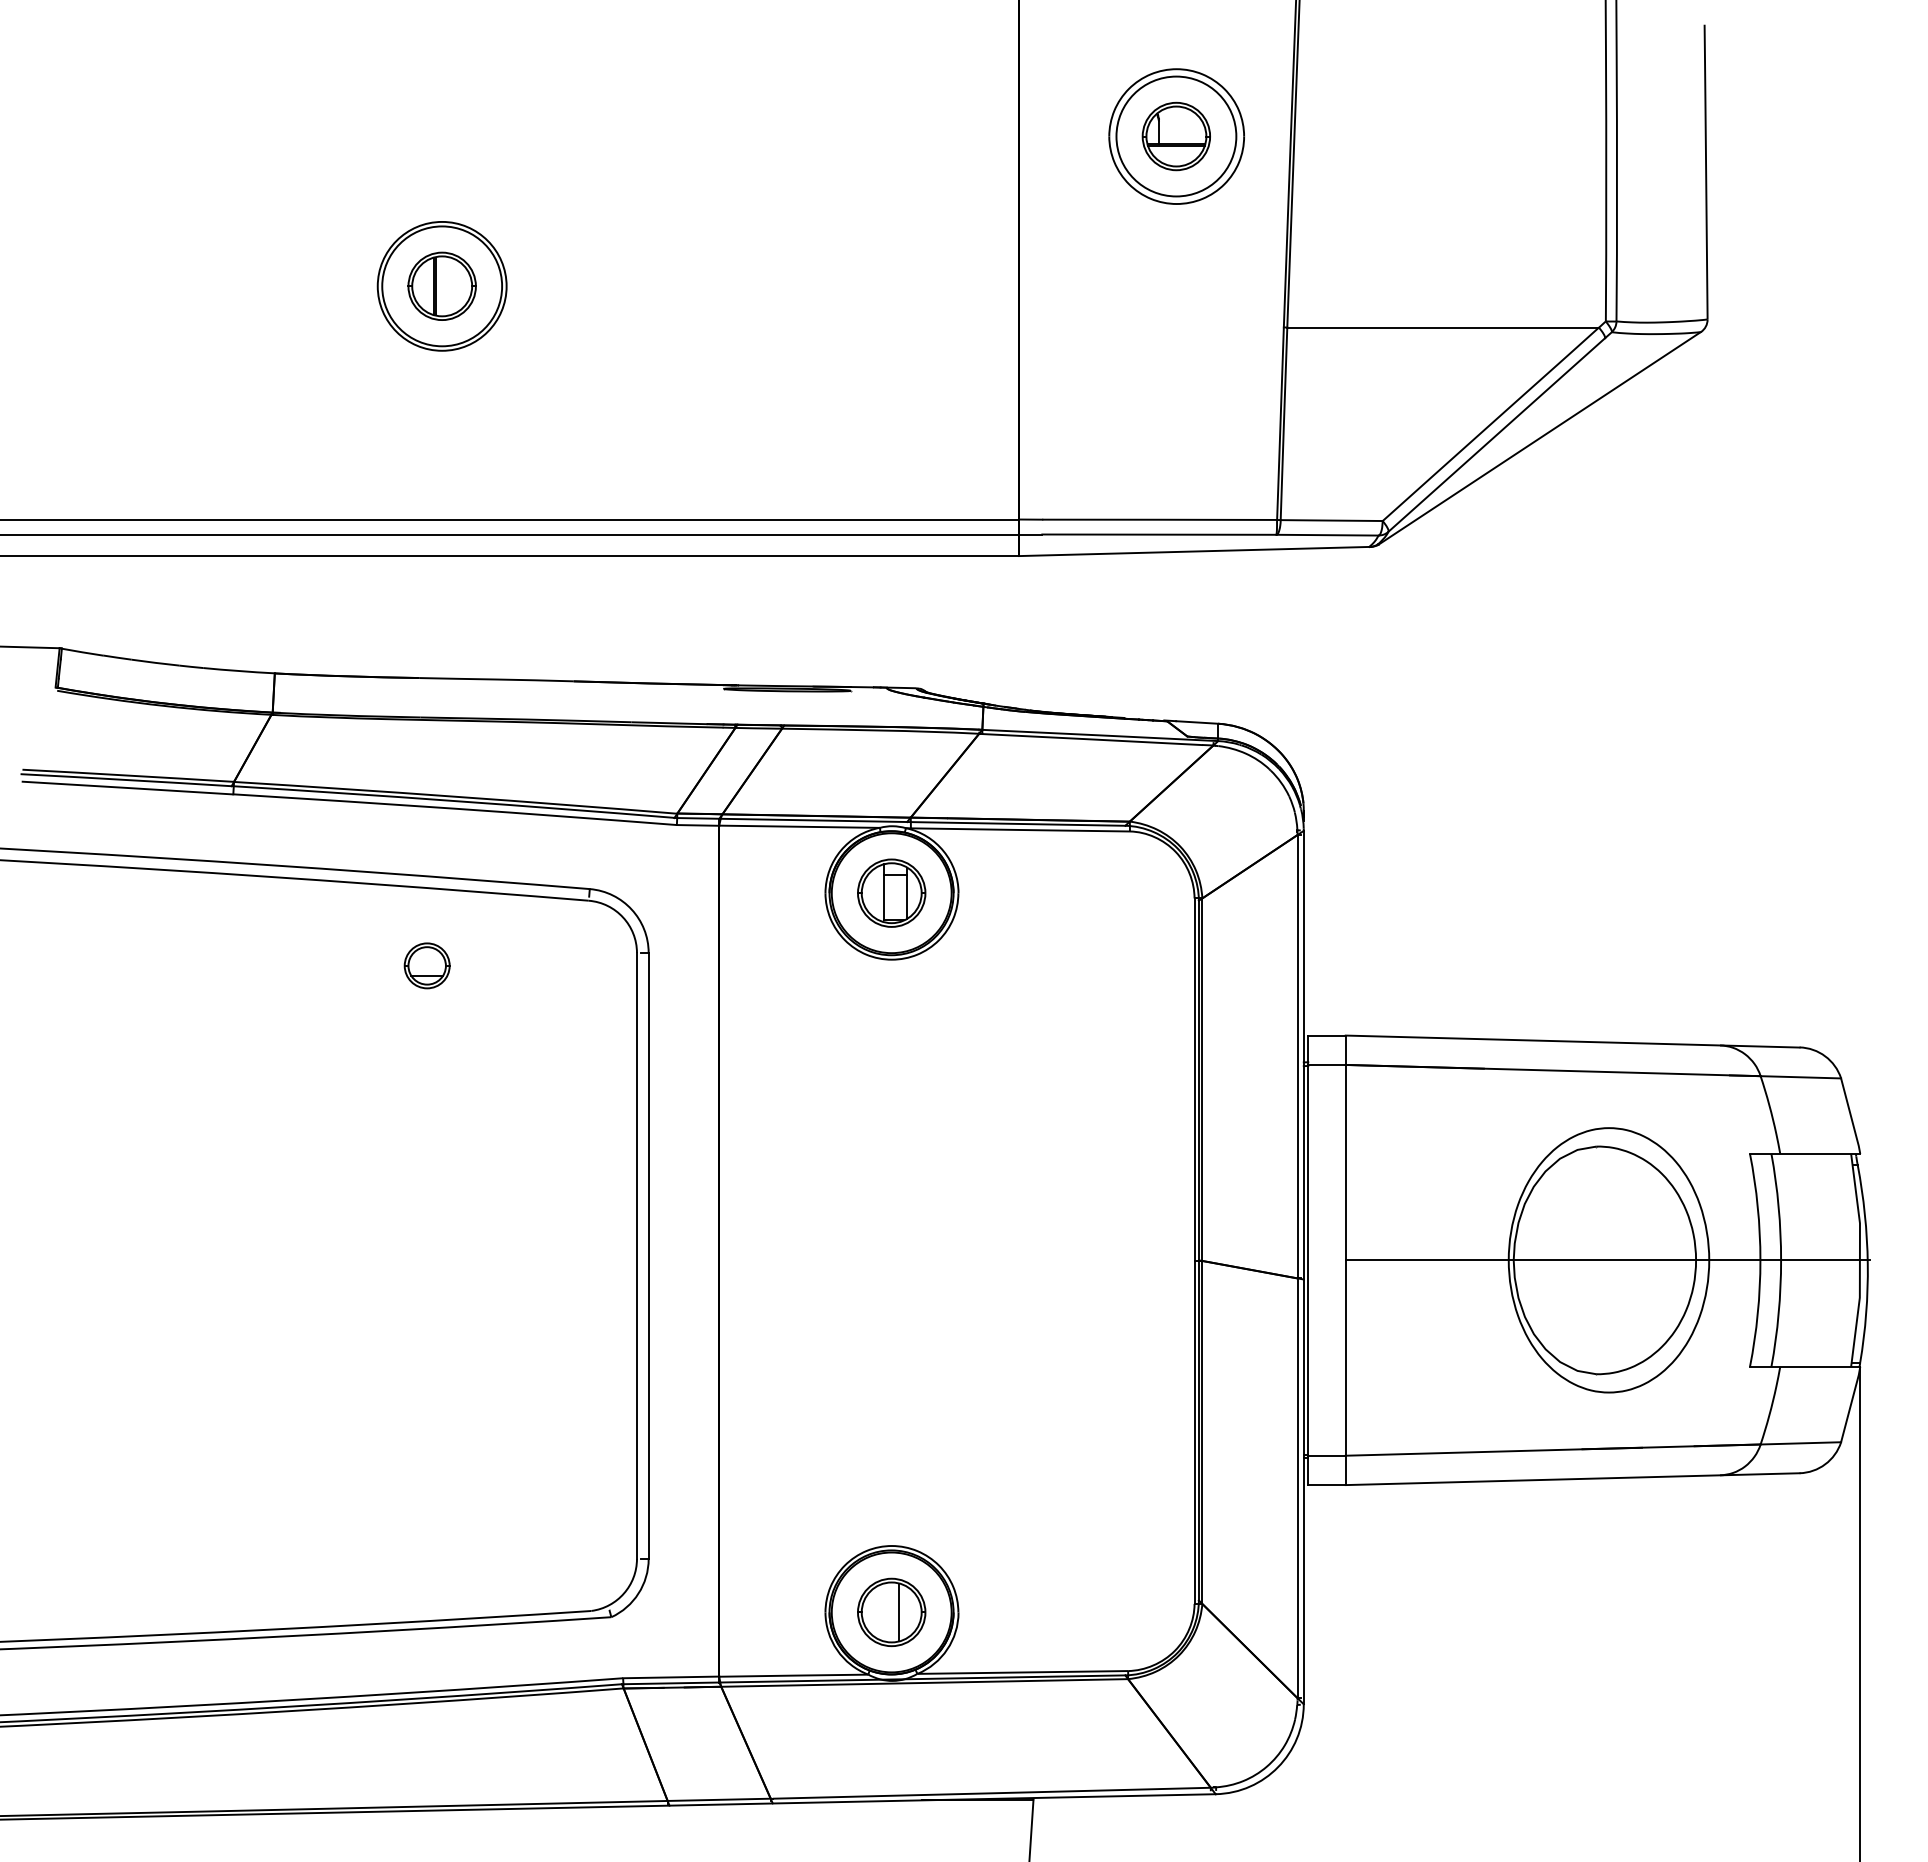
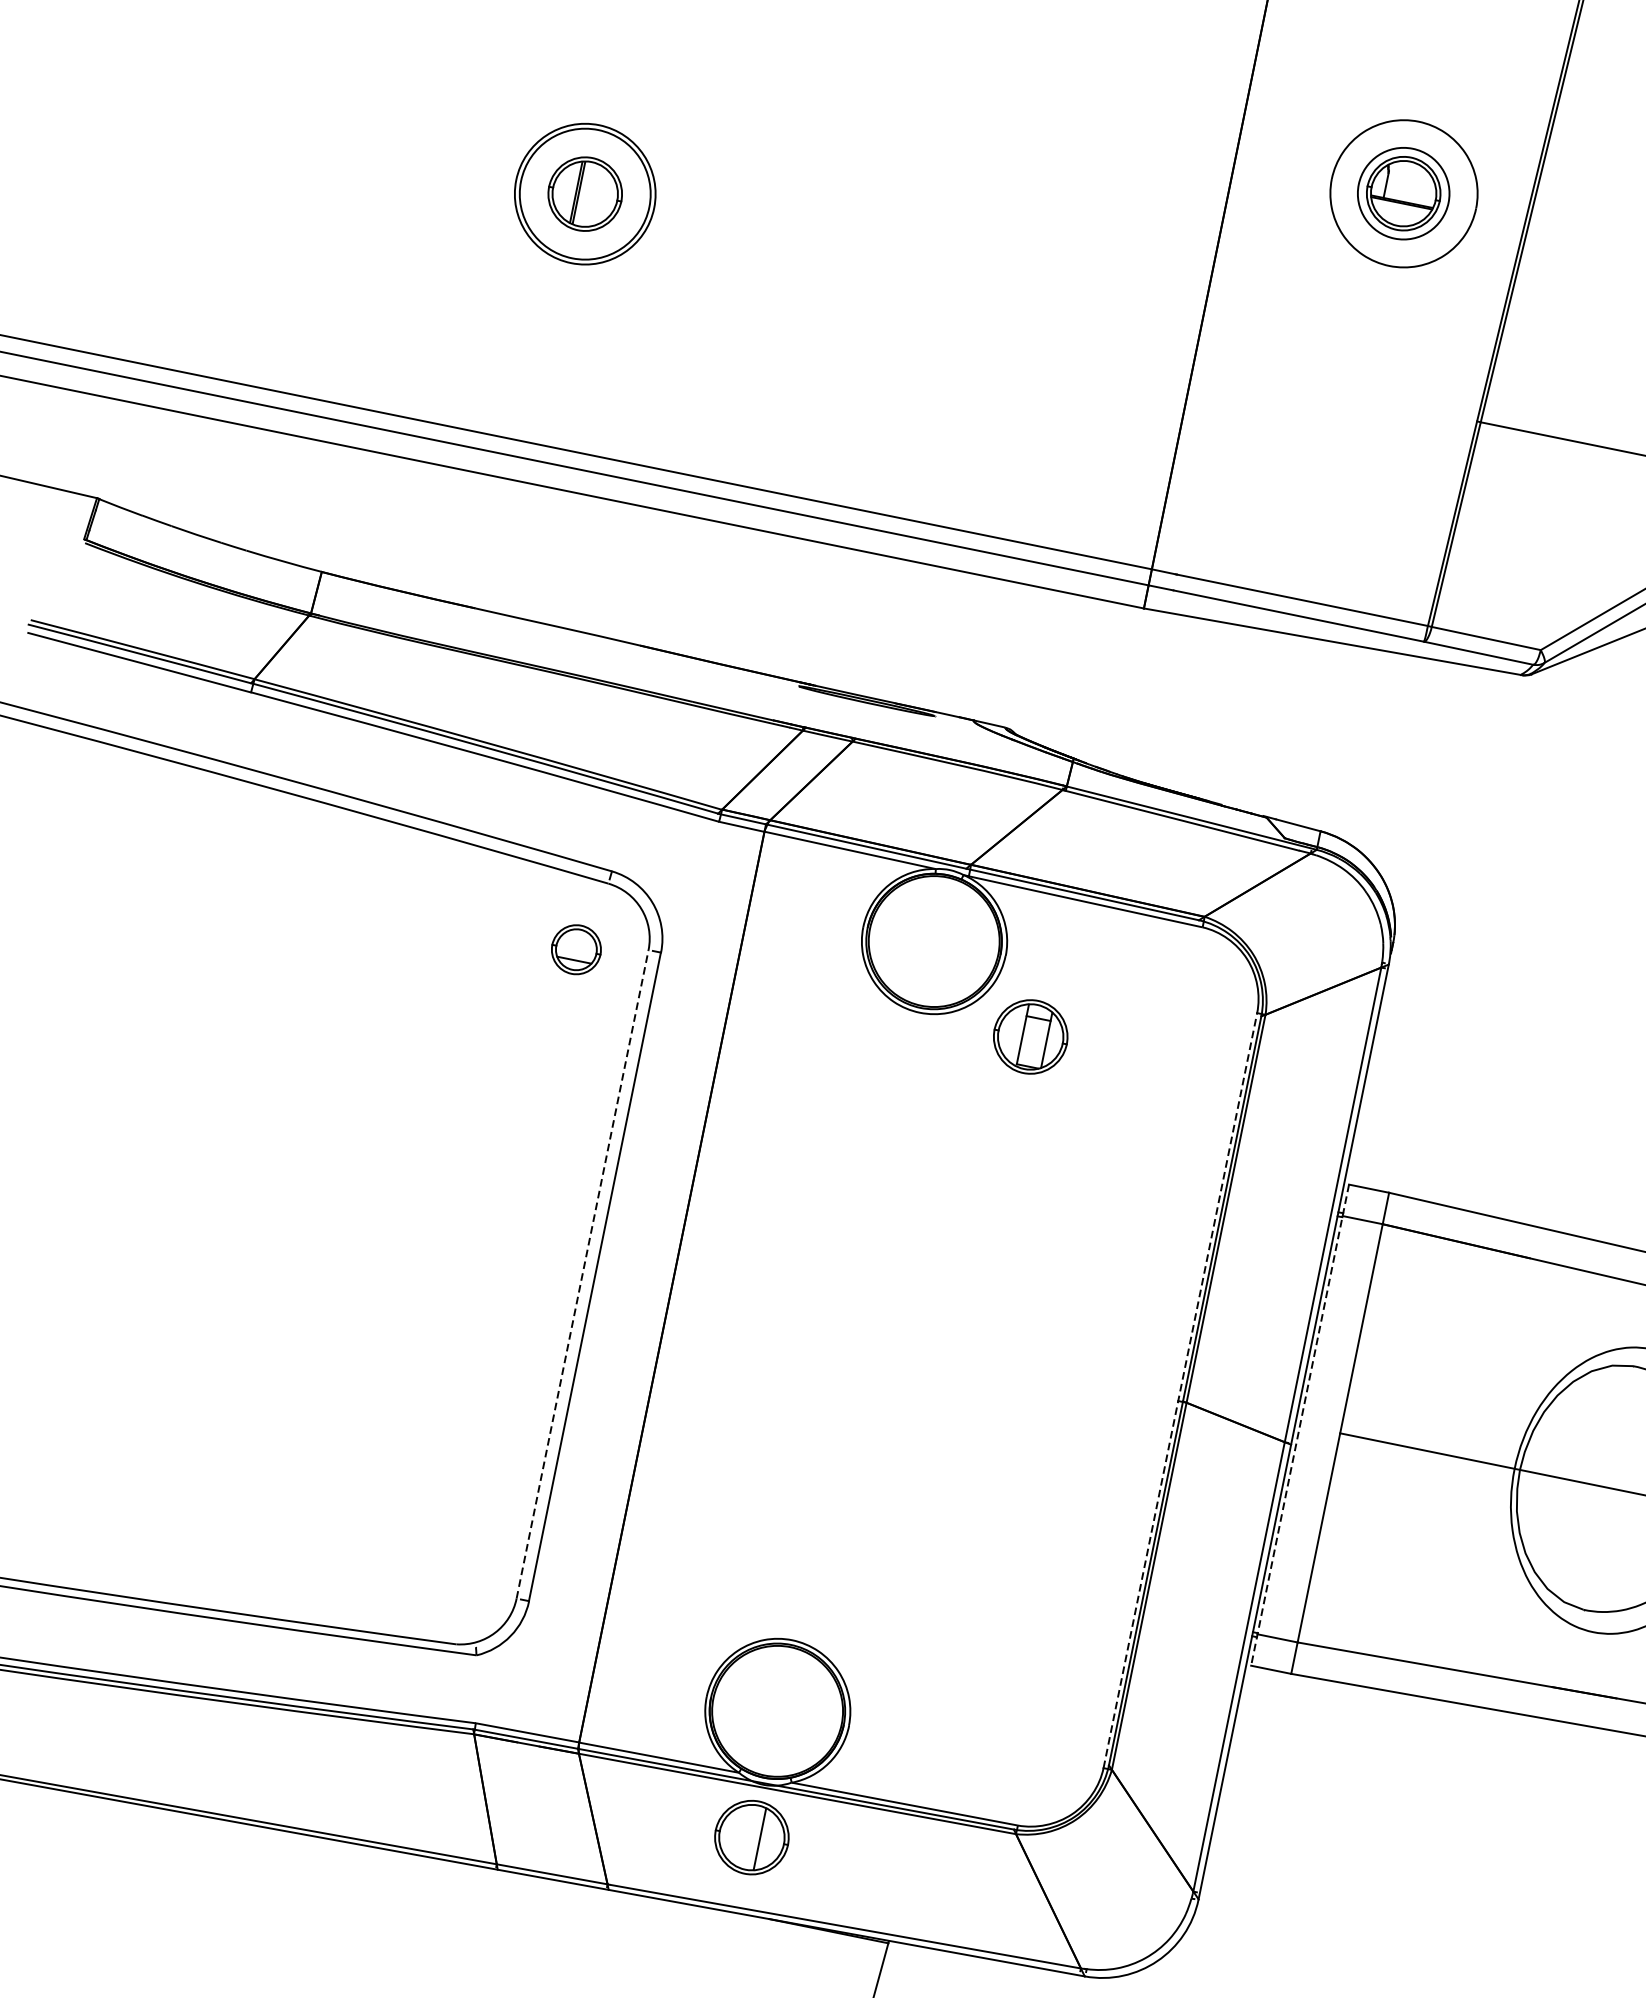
circle: (1176, 136) -> (1403, 193), size x0.7
part: (891, 892) -> (1030, 1036), moved
part: (426, 965) -> (575, 949), moved
line: (1194, 1251) -> (1180, 1390), solid -> dashed
line: (636, 1255) -> (582, 1273), solid -> dashed
line: (1308, 1260) -> (1300, 1425), solid -> dashed
part: (891, 1612) -> (751, 1837), moved

